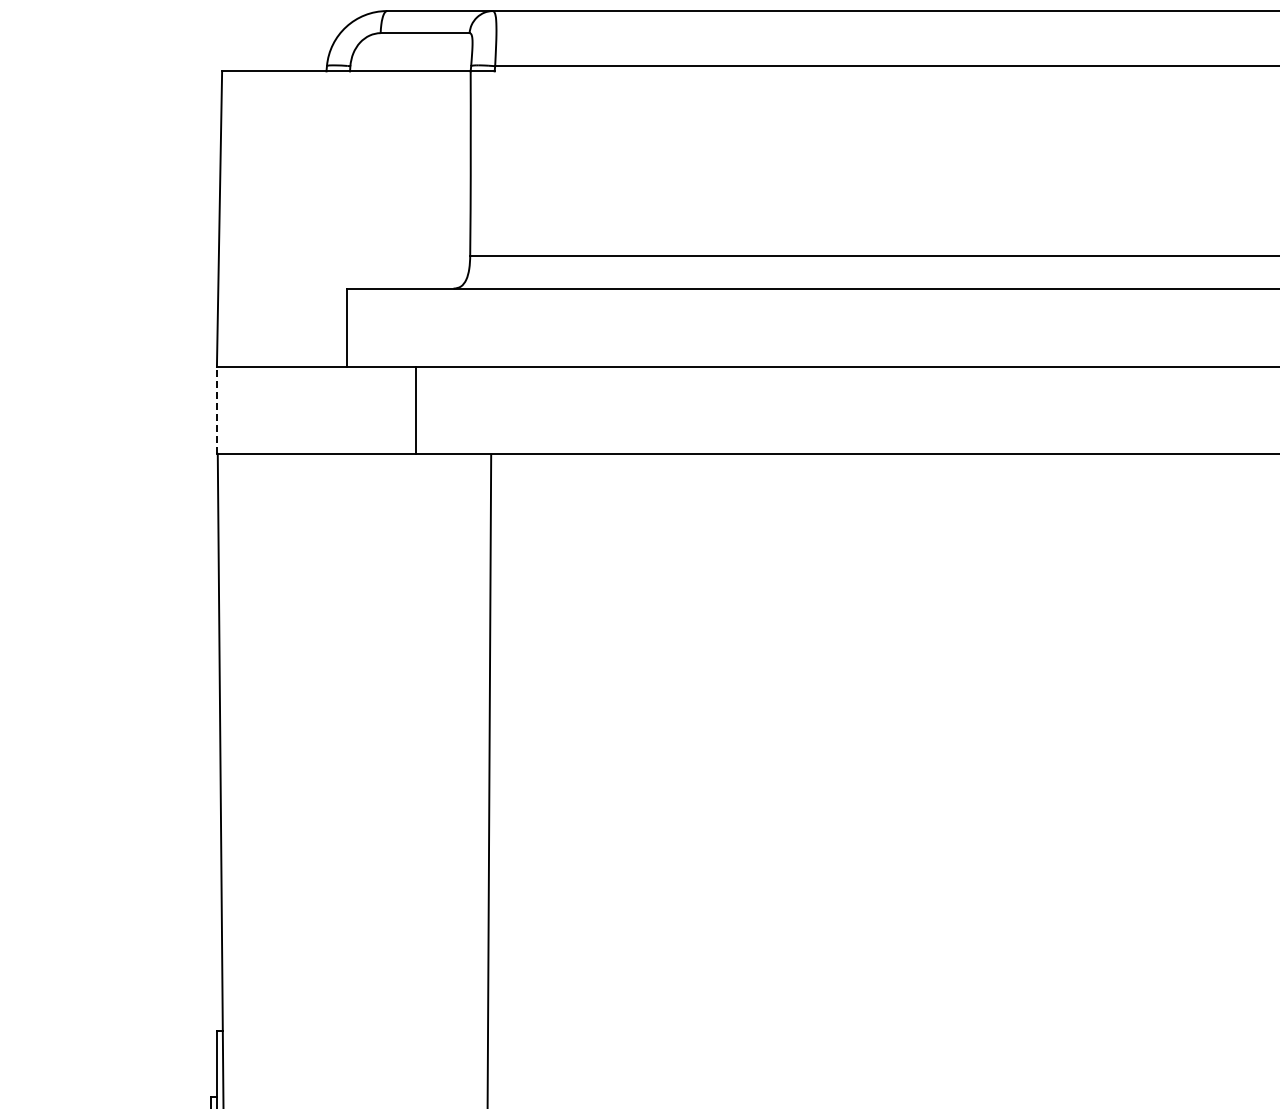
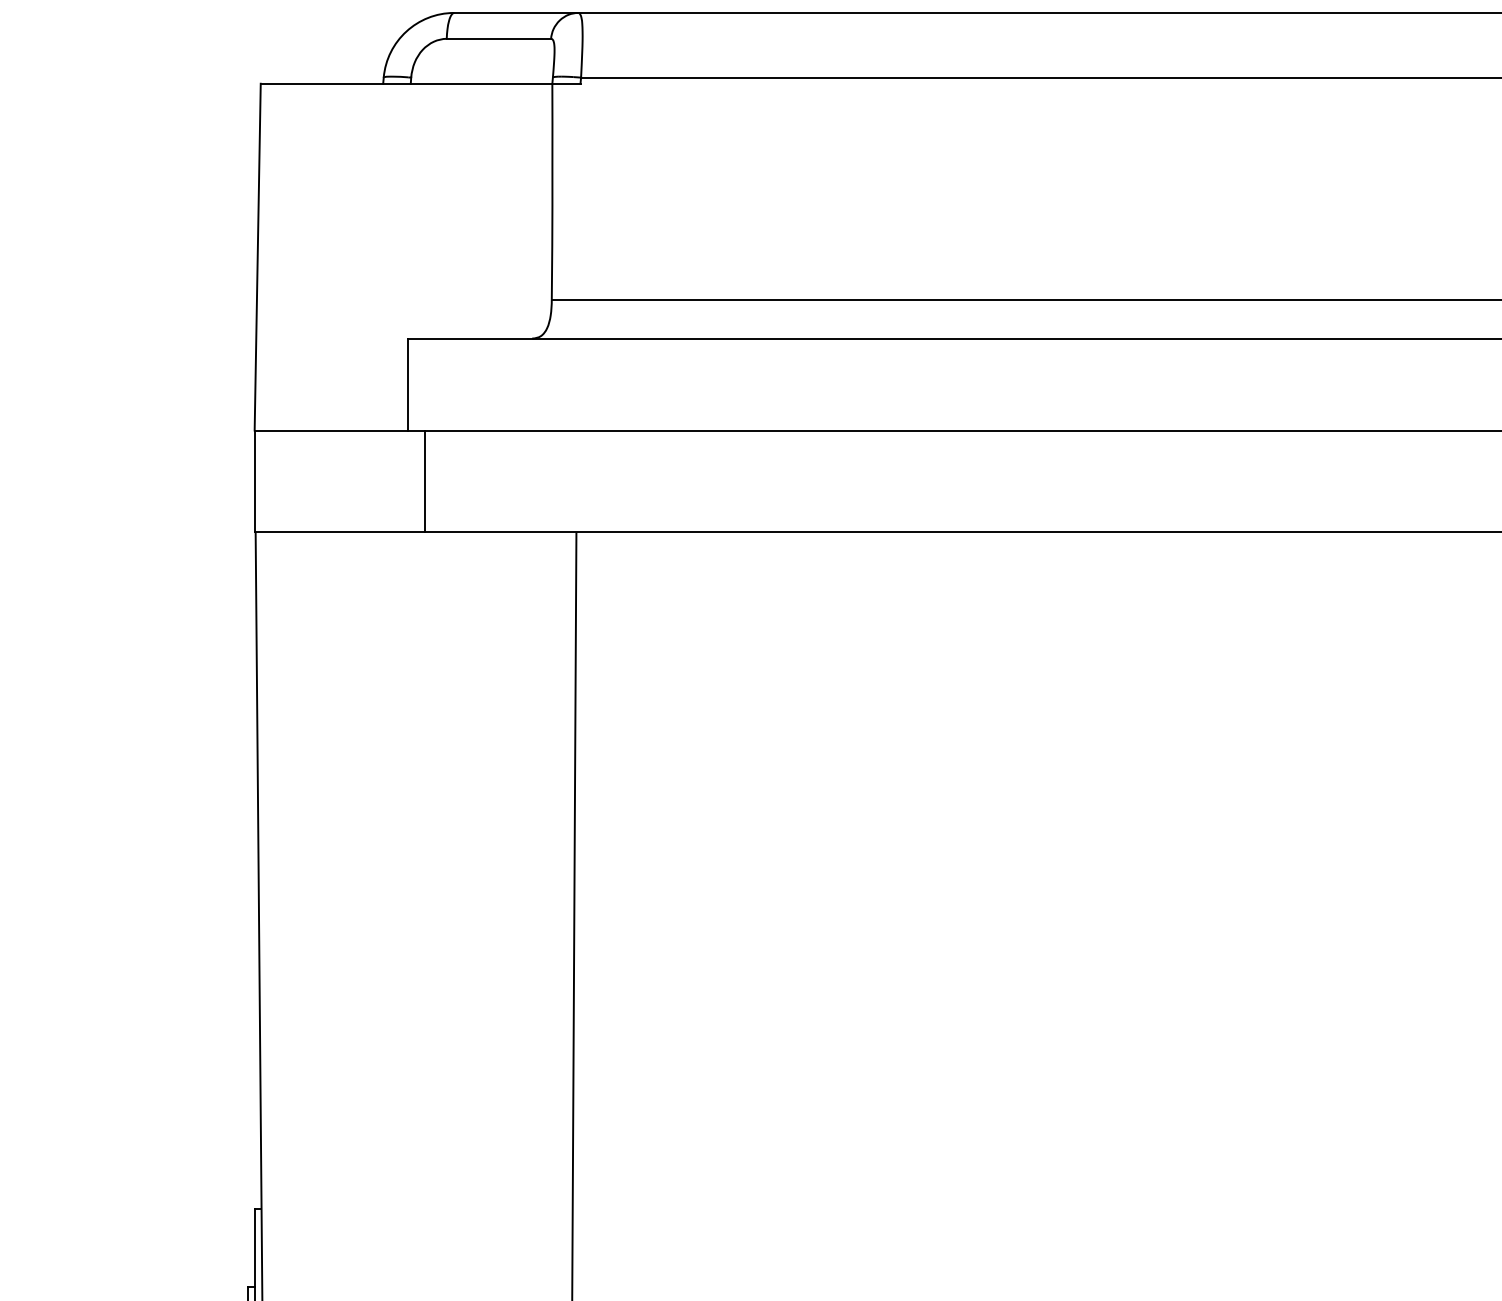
line: (216, 409) -> (254, 480), dashed -> solid
line: (415, 410) -> (424, 481), moved

